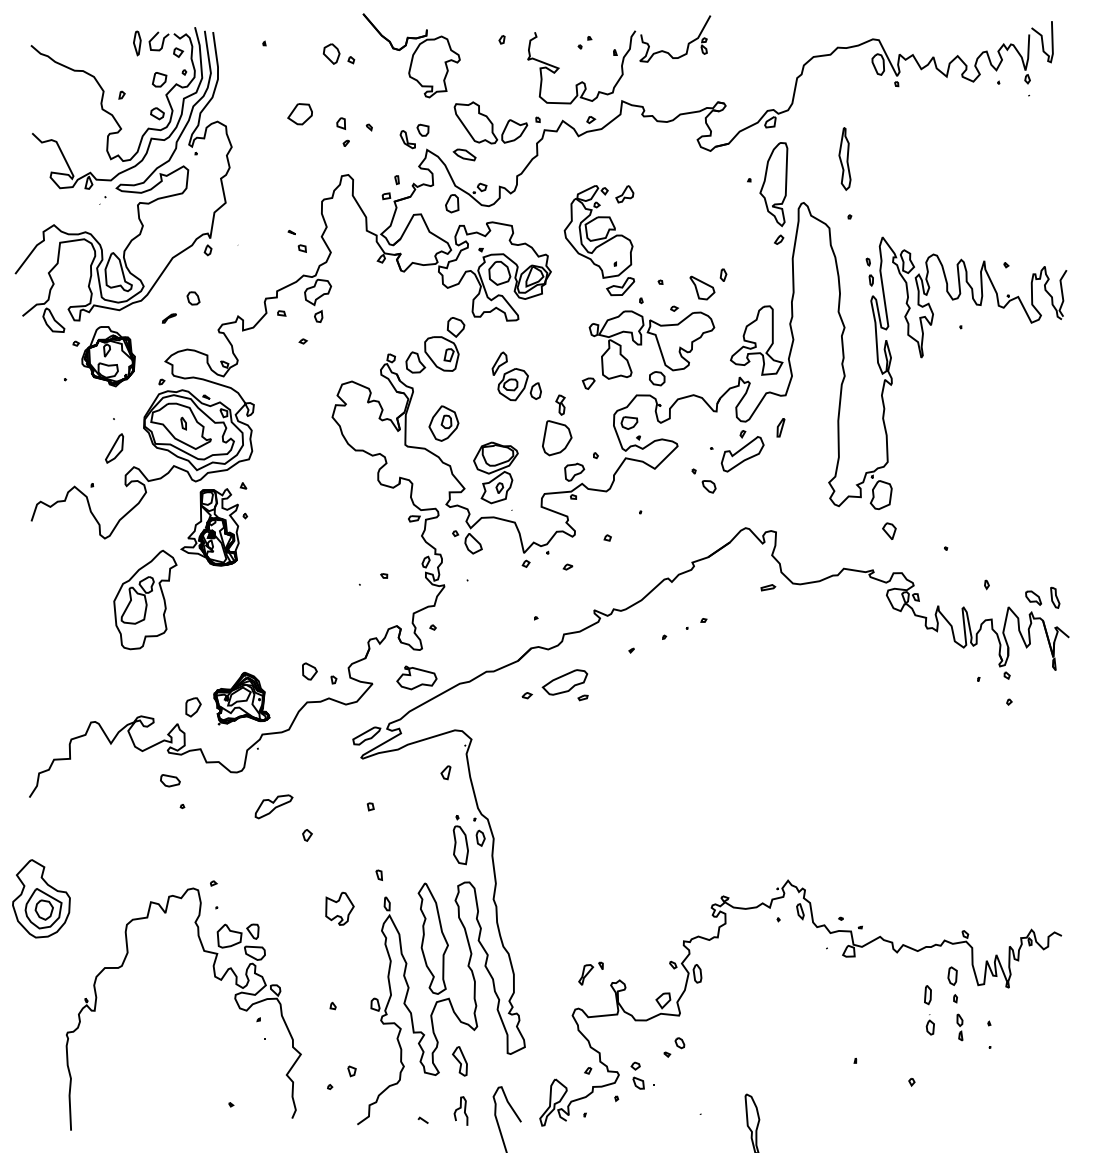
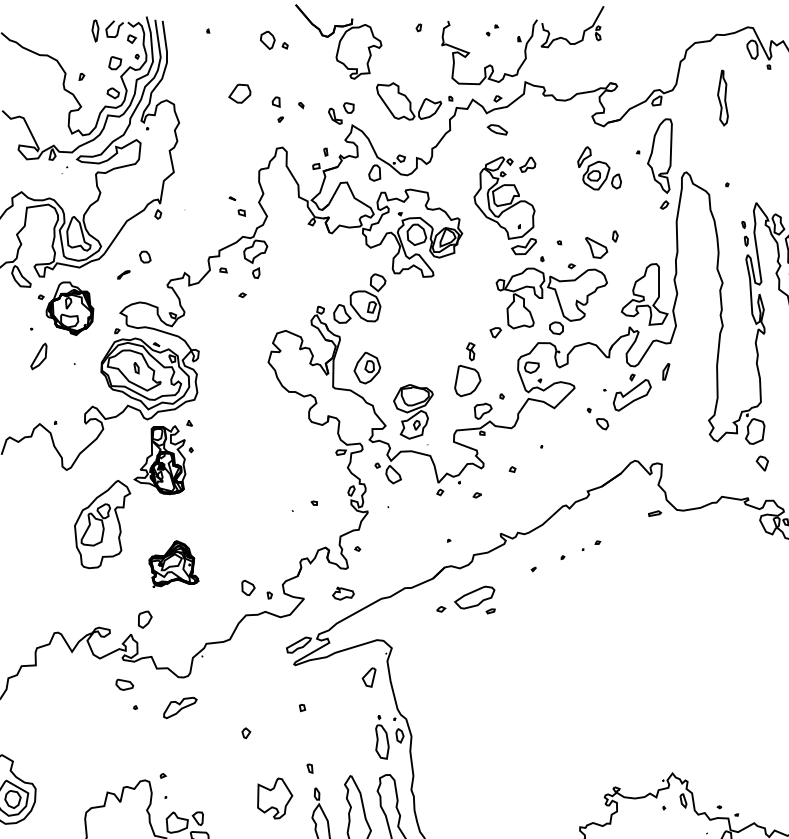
part: (464, 154) -> (497, 129), moved
part: (844, 158) -> (722, 97), moved
part: (516, 376) -> (599, 168), moved
part: (114, 448) -> (38, 356), moved
part: (416, 677) -> (343, 593), size x0.6
part: (241, 698) -> (173, 563), moved
part: (445, 772) -> (368, 677), size x1.6
part: (273, 806) -> (179, 707), moved
part: (339, 908) -> (274, 798), size x1.4

